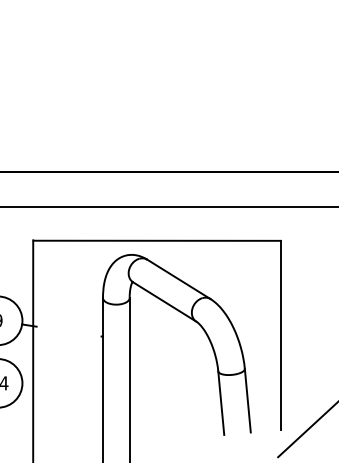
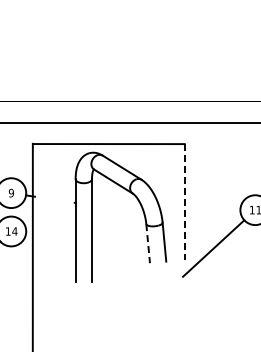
line: (280, 334) -> (184, 201), solid -> dashed
line: (221, 402) -> (148, 243), solid -> dashed

